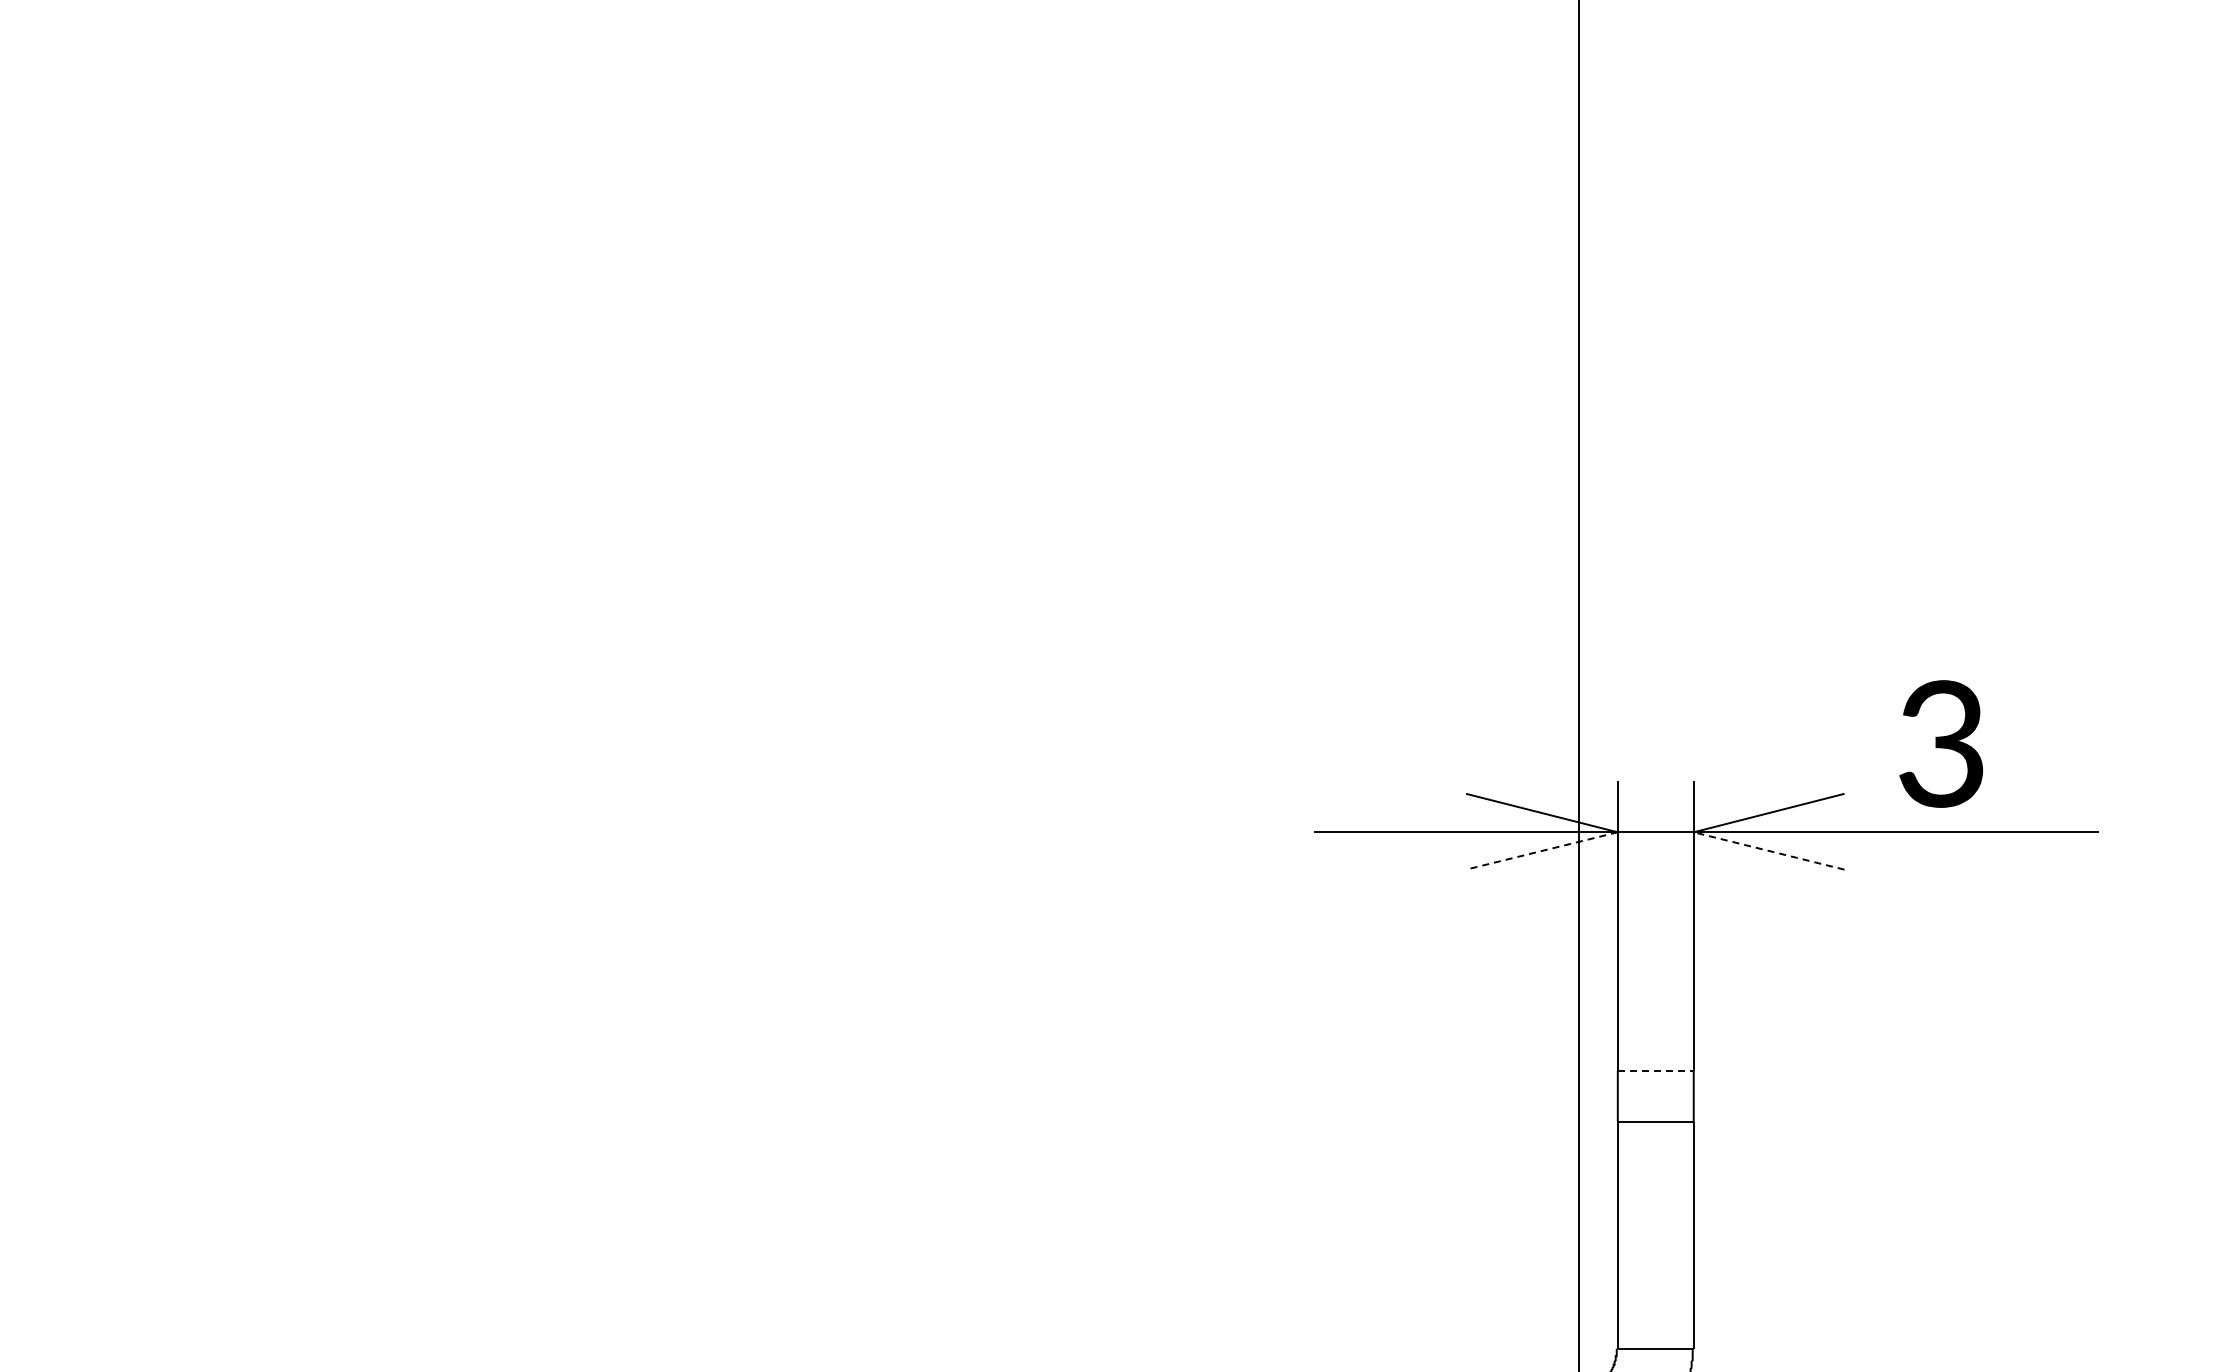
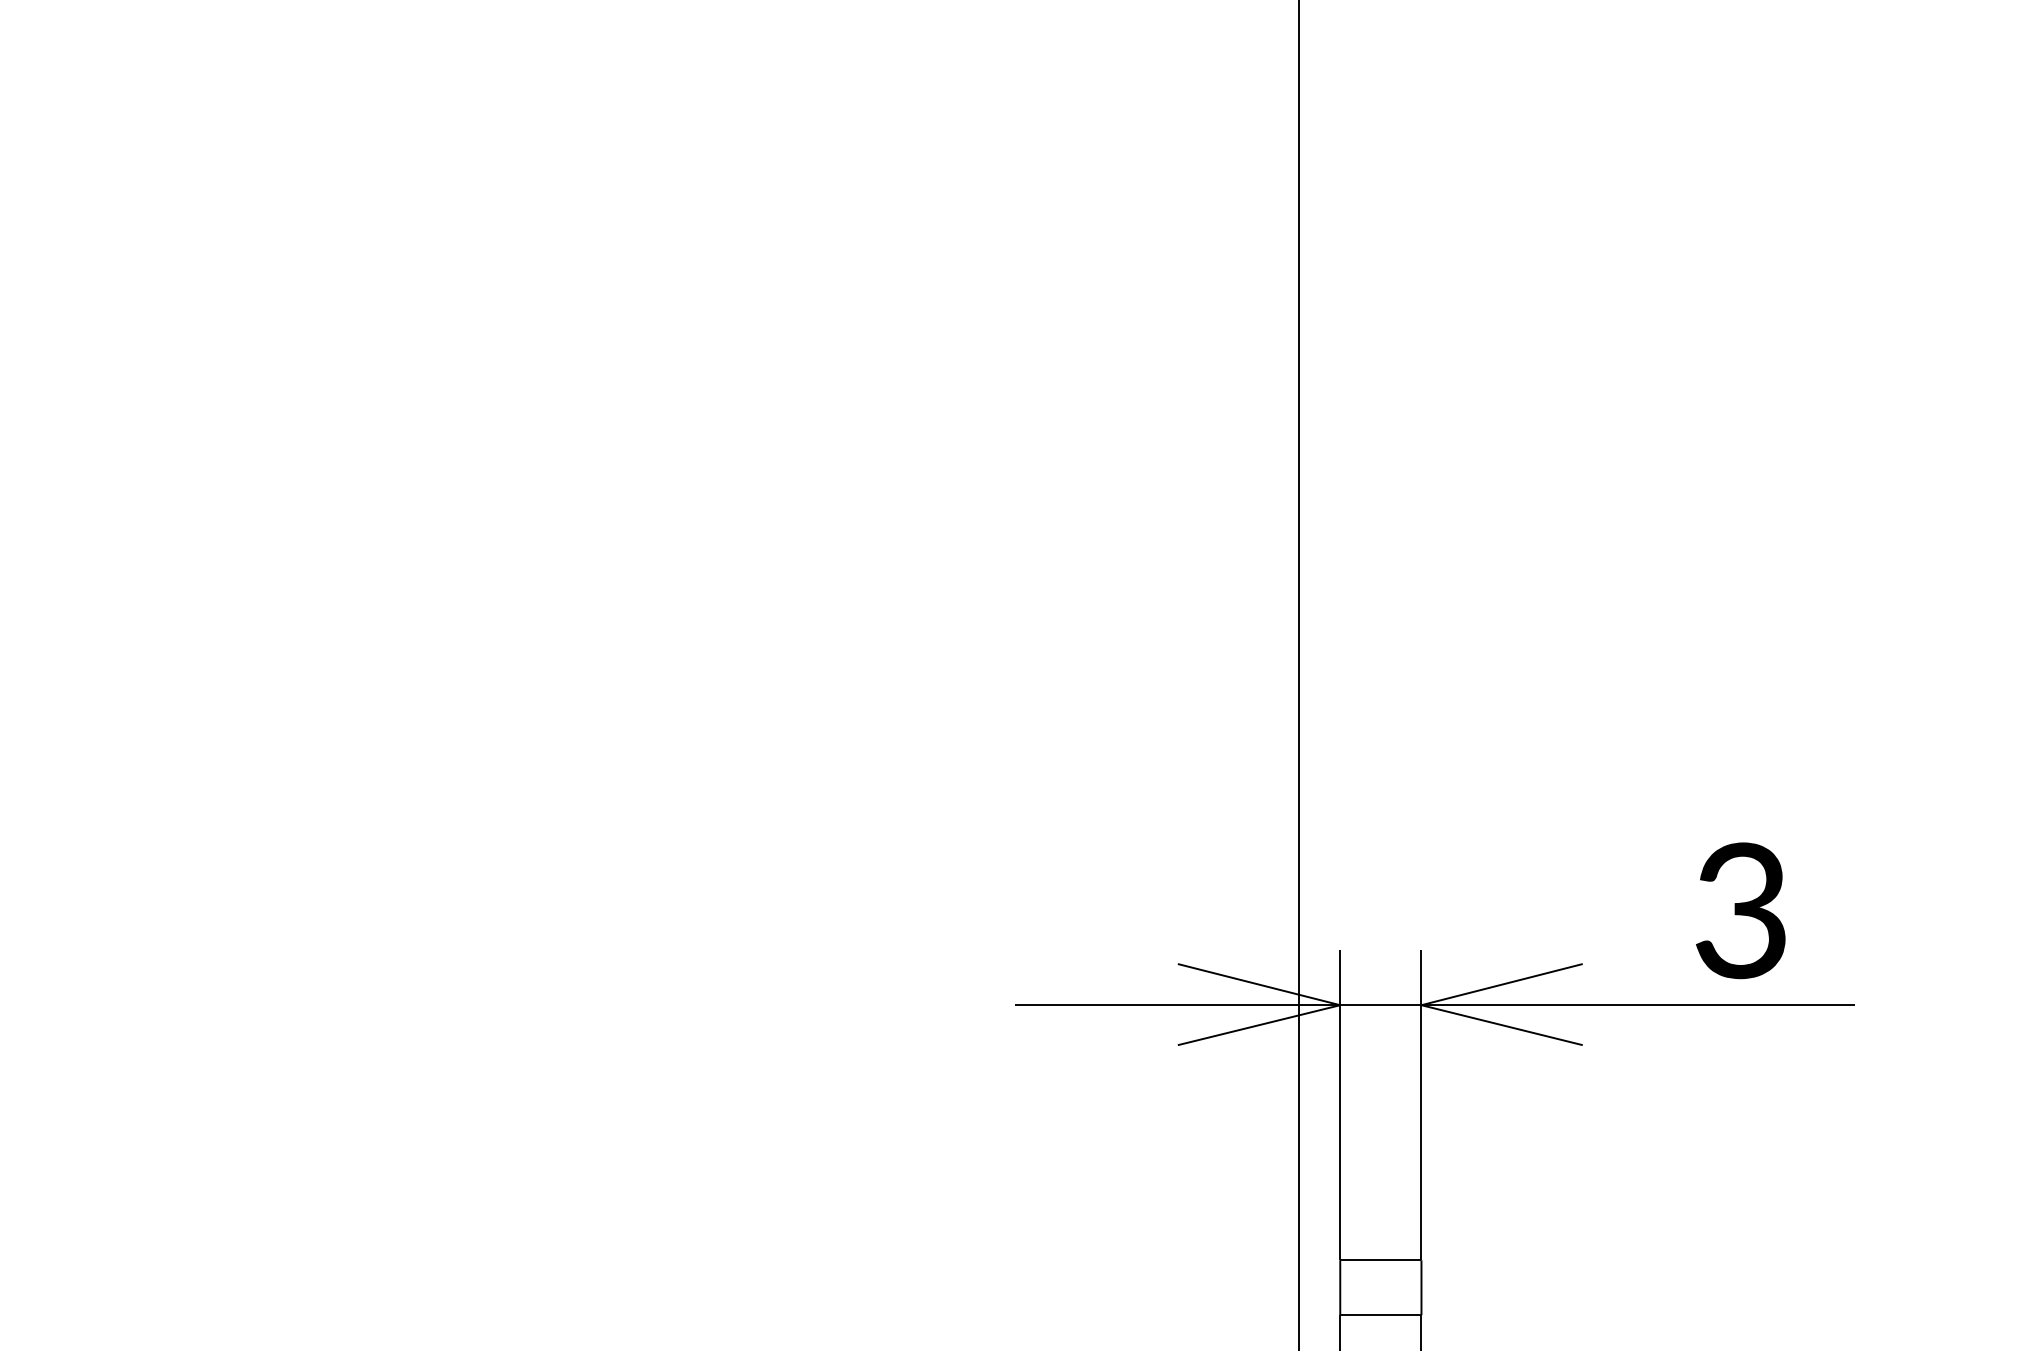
text: (1941, 743) -> (1741, 910), moved
line: (1769, 850) -> (1502, 1024), dashed -> solid
line: (1541, 851) -> (1258, 1025), dashed -> solid
line: (1655, 1070) -> (1380, 1260), dashed -> solid

